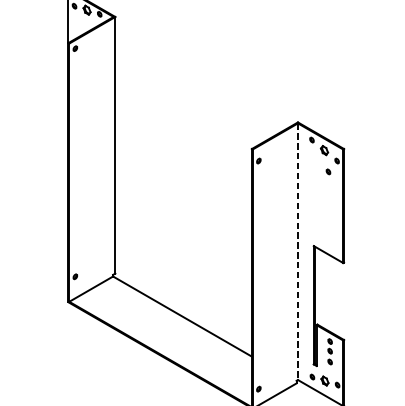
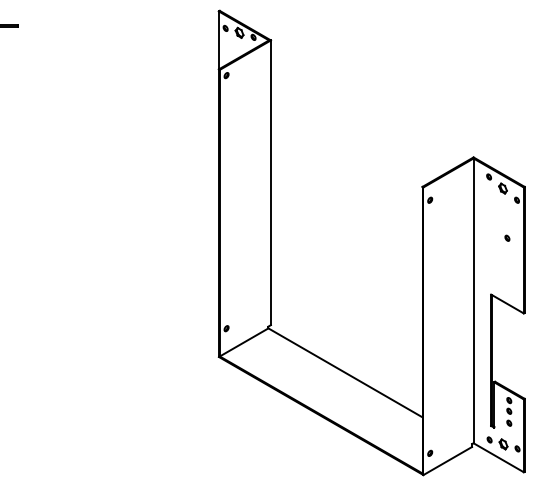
part: (328, 171) -> (507, 237), moved
line: (297, 252) -> (473, 301), dashed -> solid

